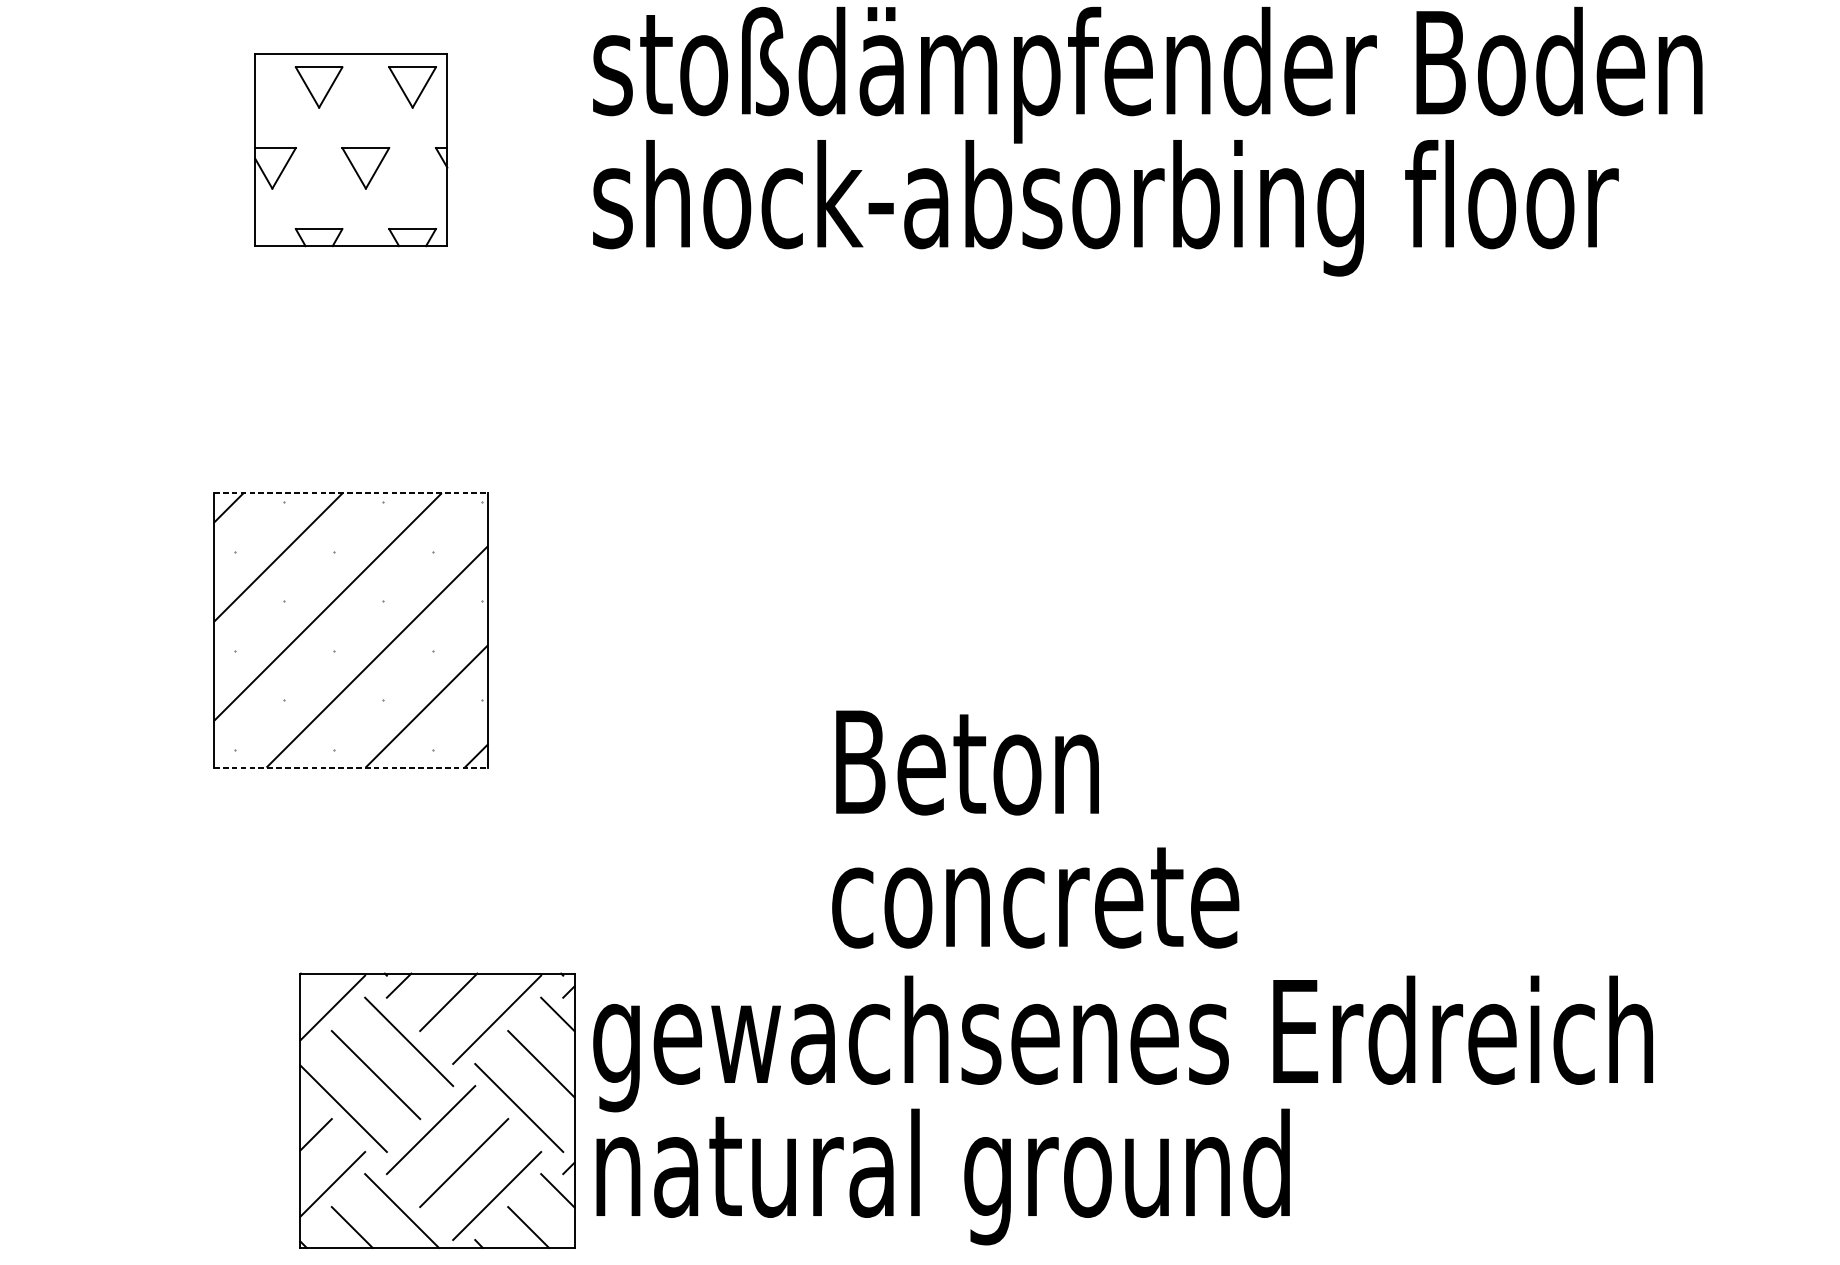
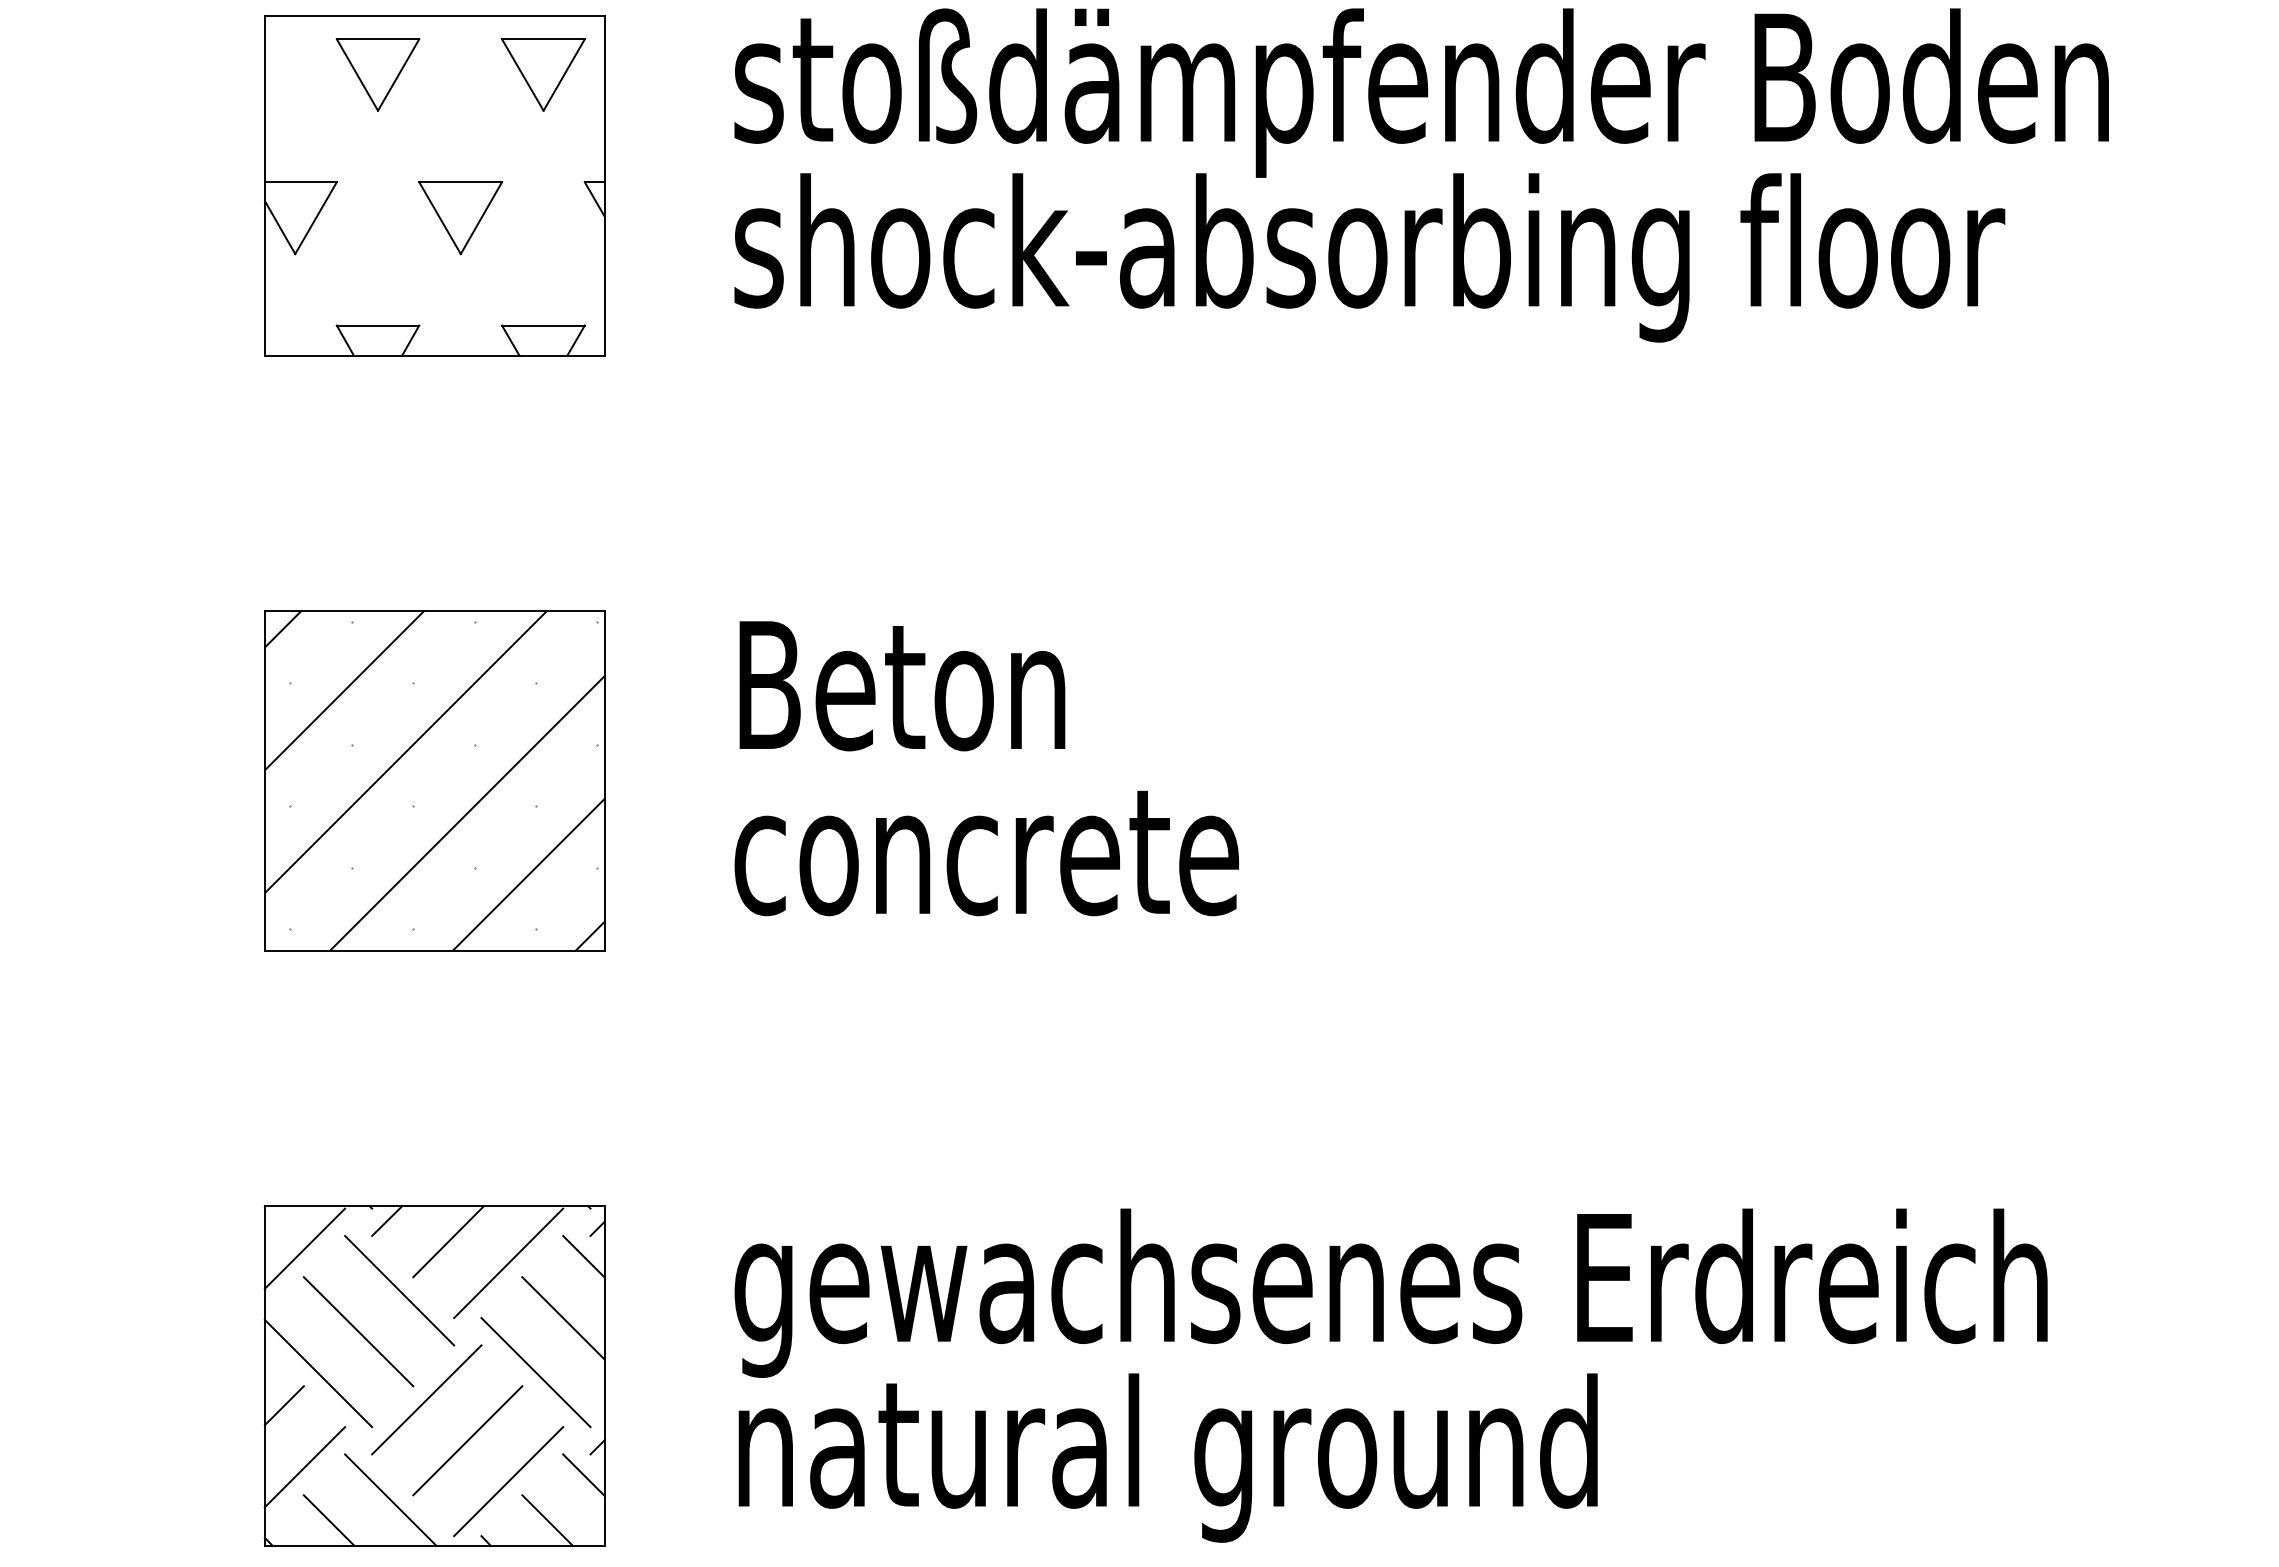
part: (350, 149) -> (434, 185), size x1.43
line: (350, 492) -> (434, 610), dashed -> solid
line: (350, 767) -> (434, 950), dashed -> solid
text: (1035, 829) -> (986, 768), moved
part: (437, 1110) -> (434, 1375), moved

